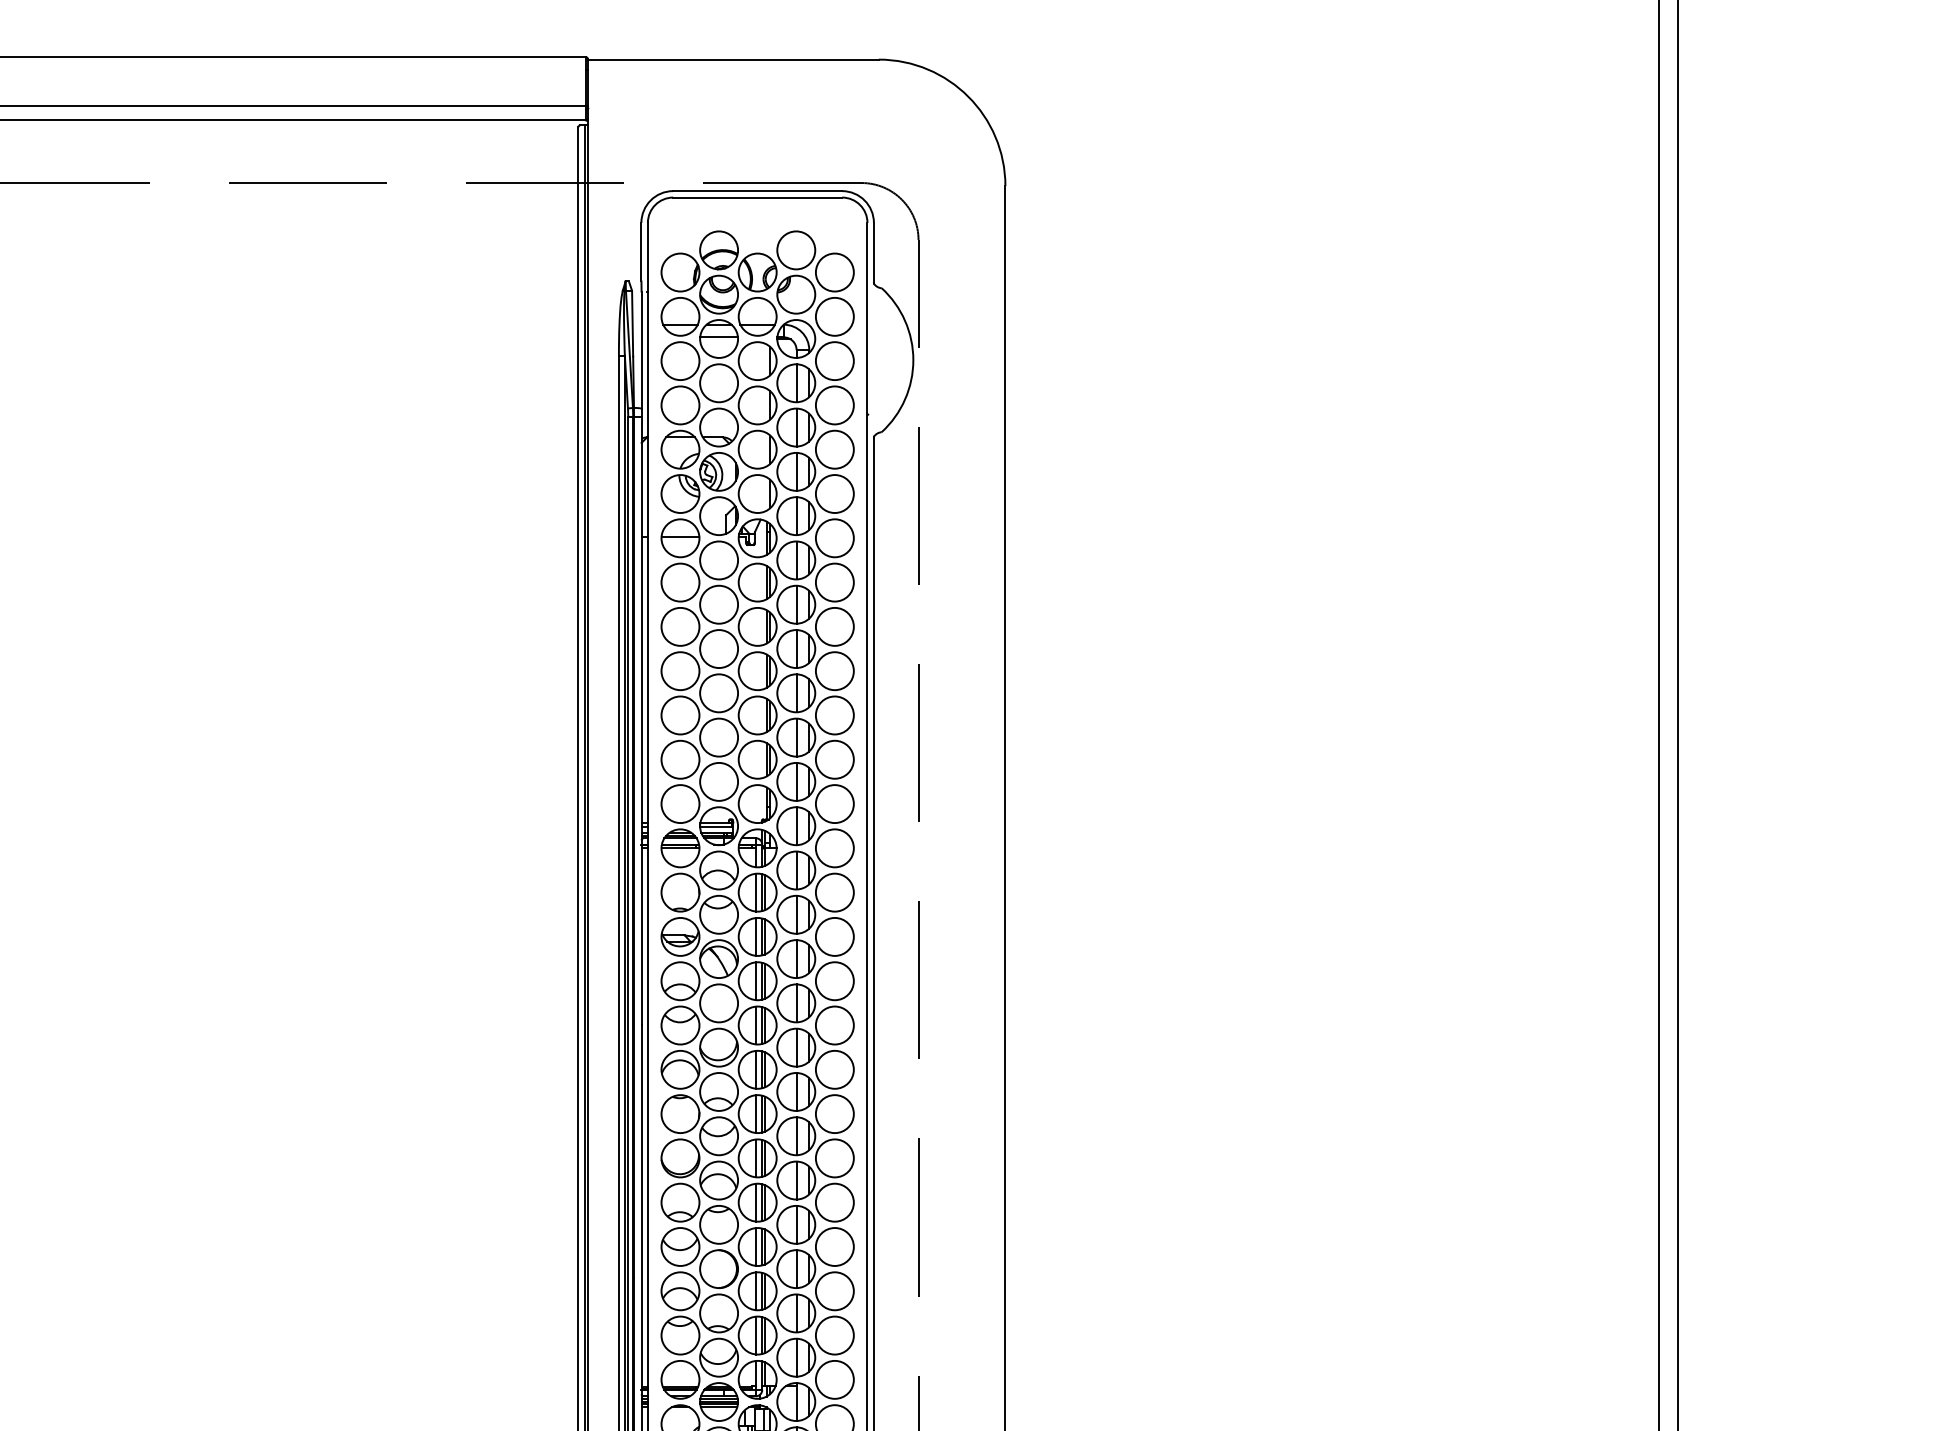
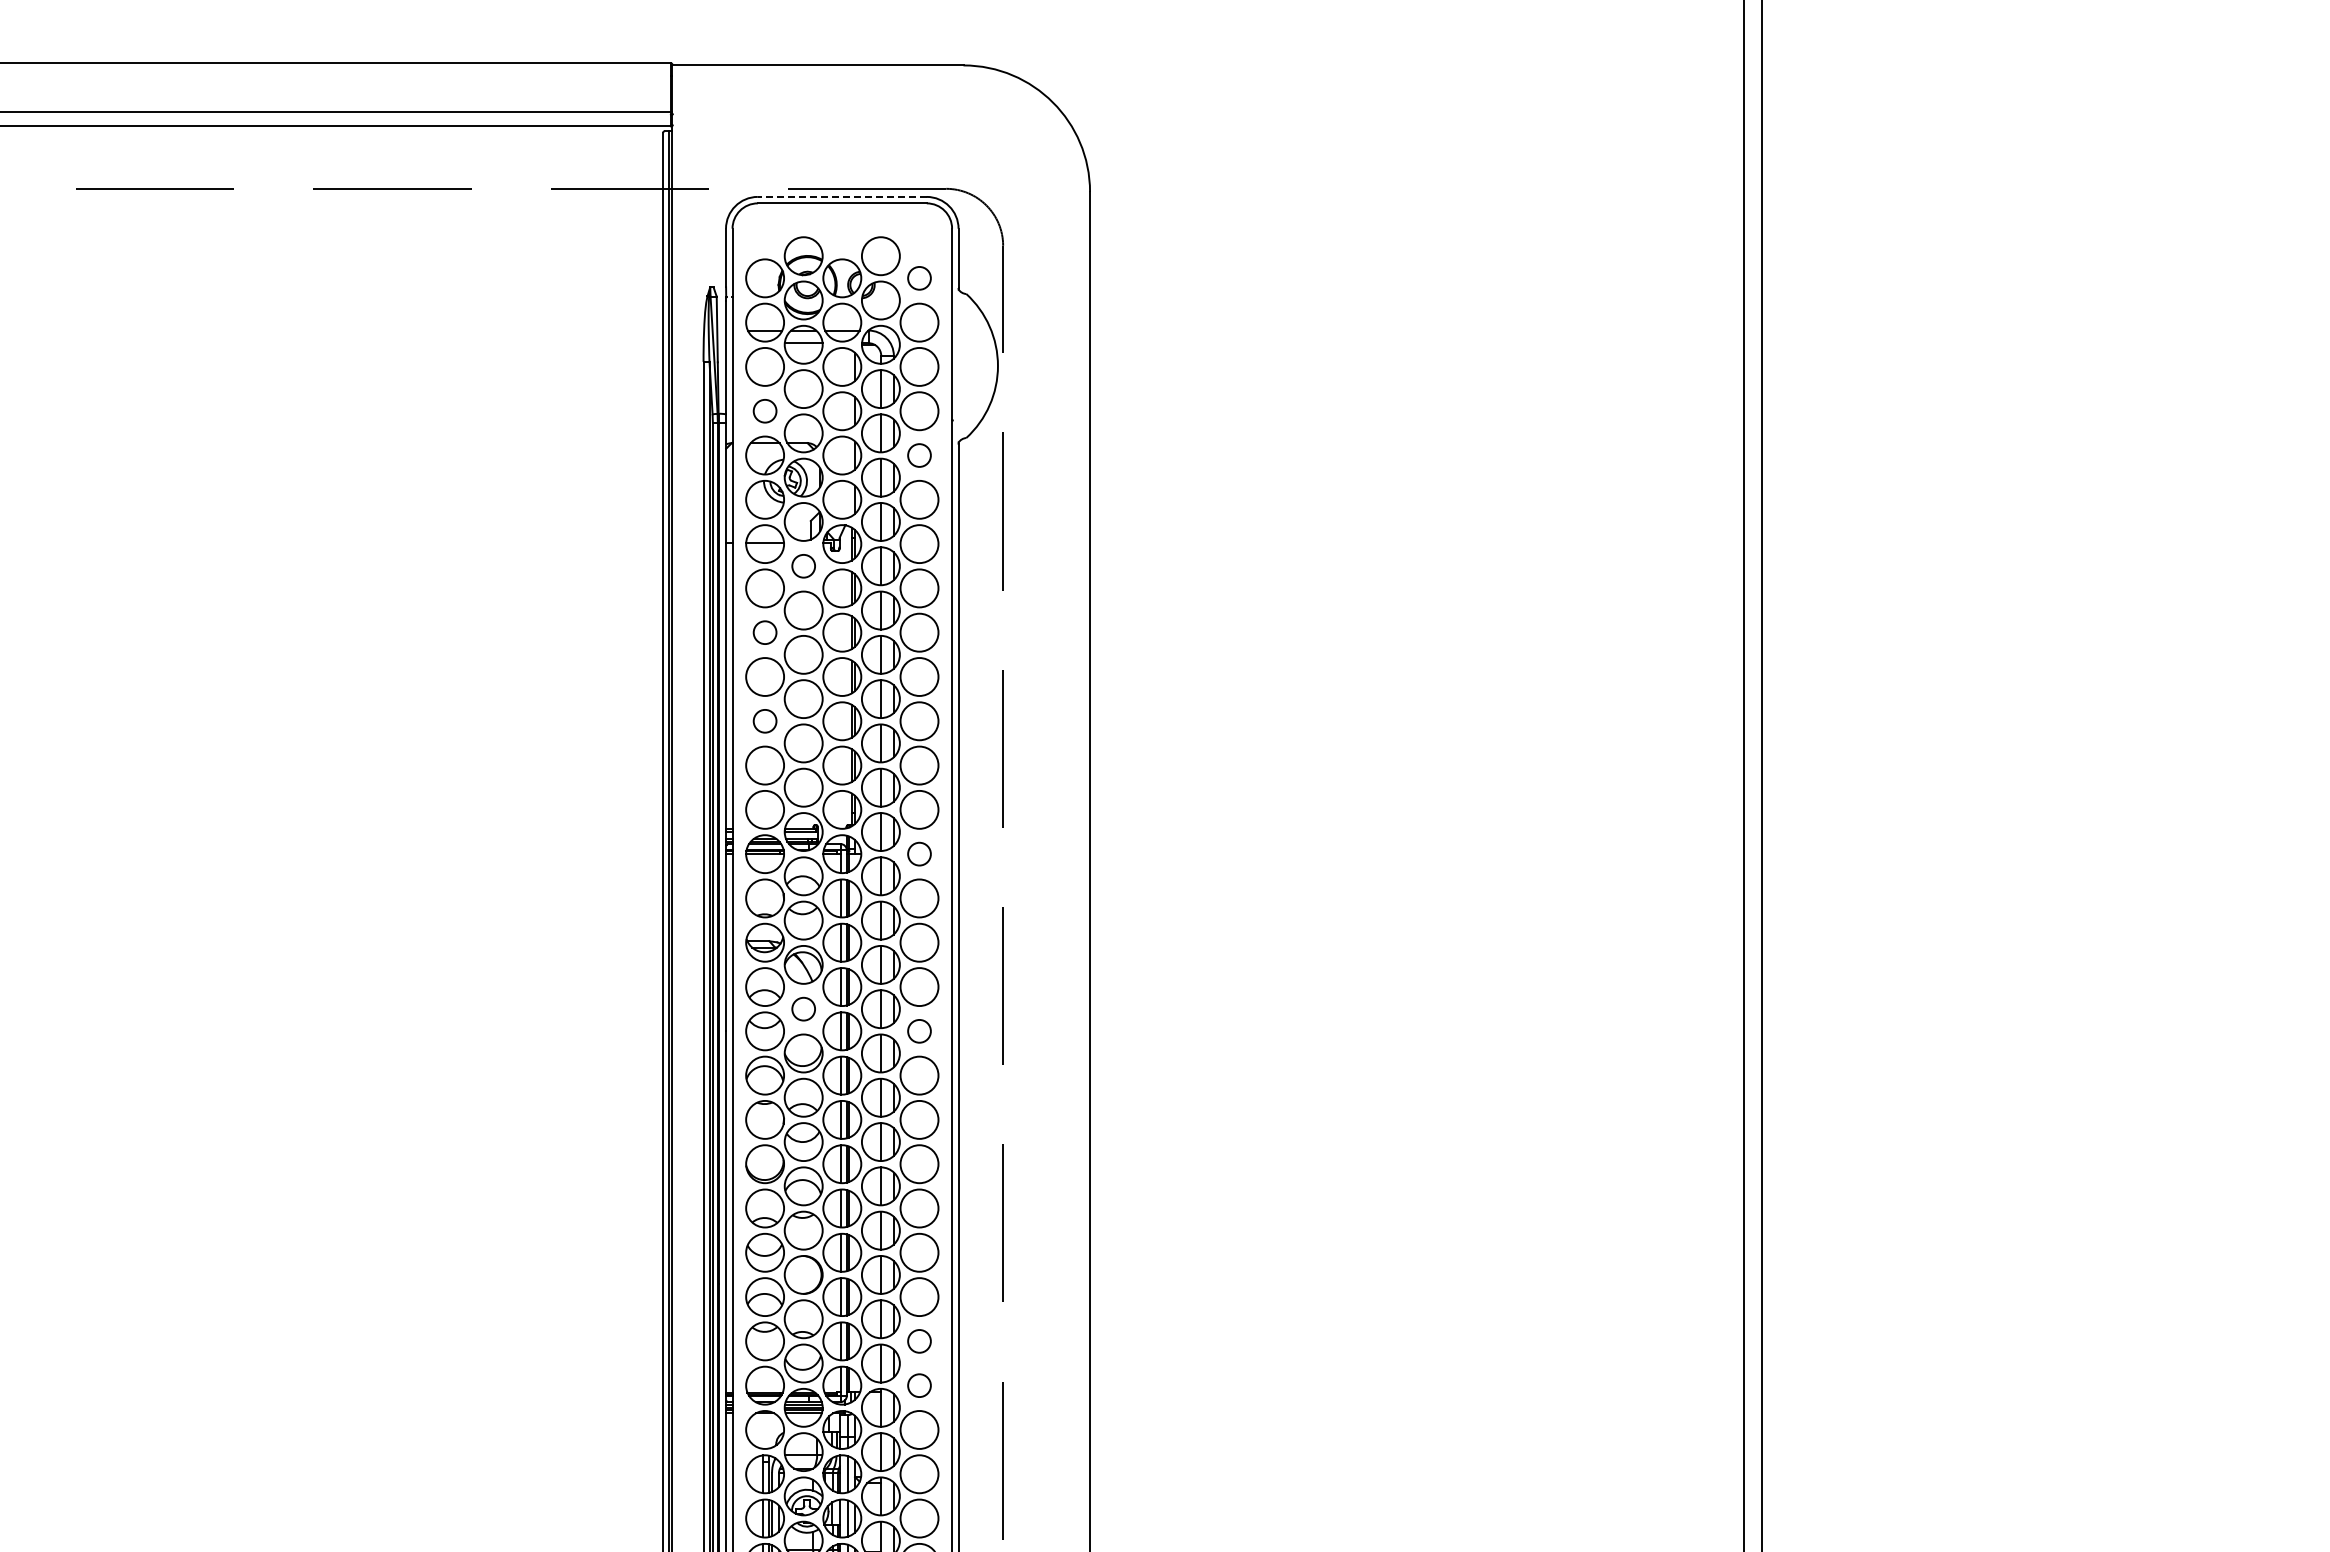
line: (756, 190) -> (841, 196), solid -> dashed
circle: (834, 272) -> (919, 278), size x0.6
circle: (680, 405) -> (765, 411), size x0.6
circle: (834, 449) -> (919, 455), size x0.6
circle: (718, 560) -> (803, 566), size x0.6
circle: (680, 626) -> (765, 632), size x0.6
circle: (680, 715) -> (765, 721), size x0.6
circle: (834, 848) -> (919, 854), size x0.6
circle: (718, 1003) -> (803, 1009), size x0.6
circle: (834, 1025) -> (919, 1031), size x0.6
circle: (834, 1335) -> (919, 1341), size x0.6
circle: (834, 1379) -> (919, 1385), size x0.6

